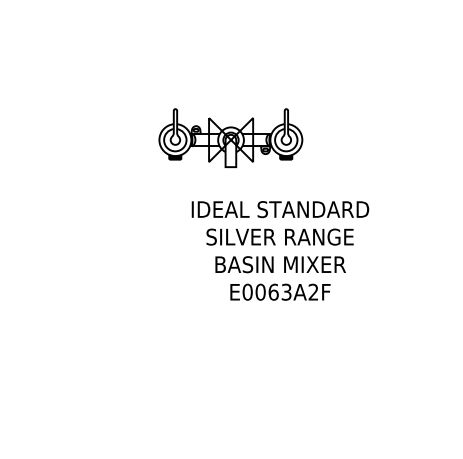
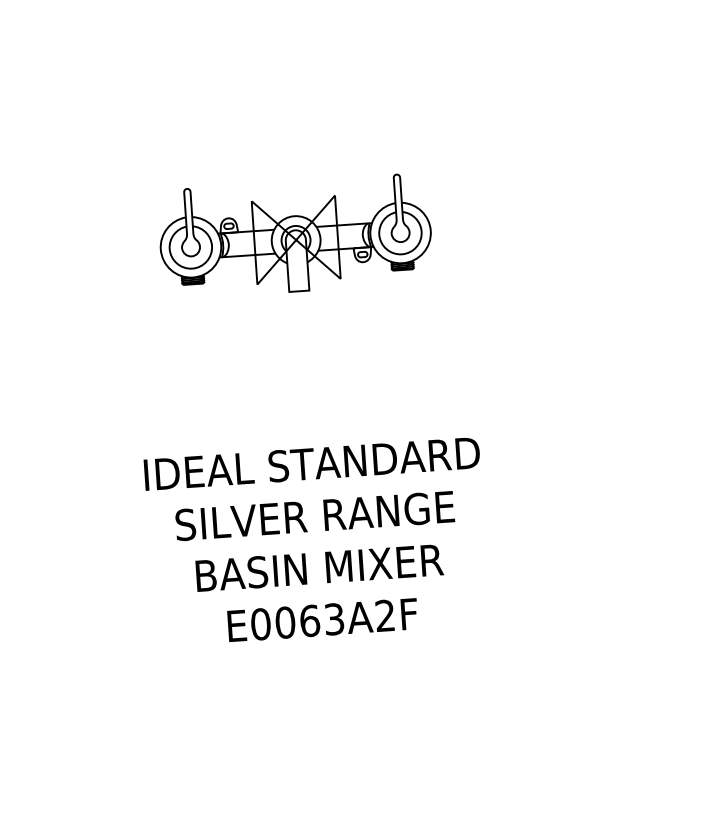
text: (280, 250) -> (317, 541), moved

